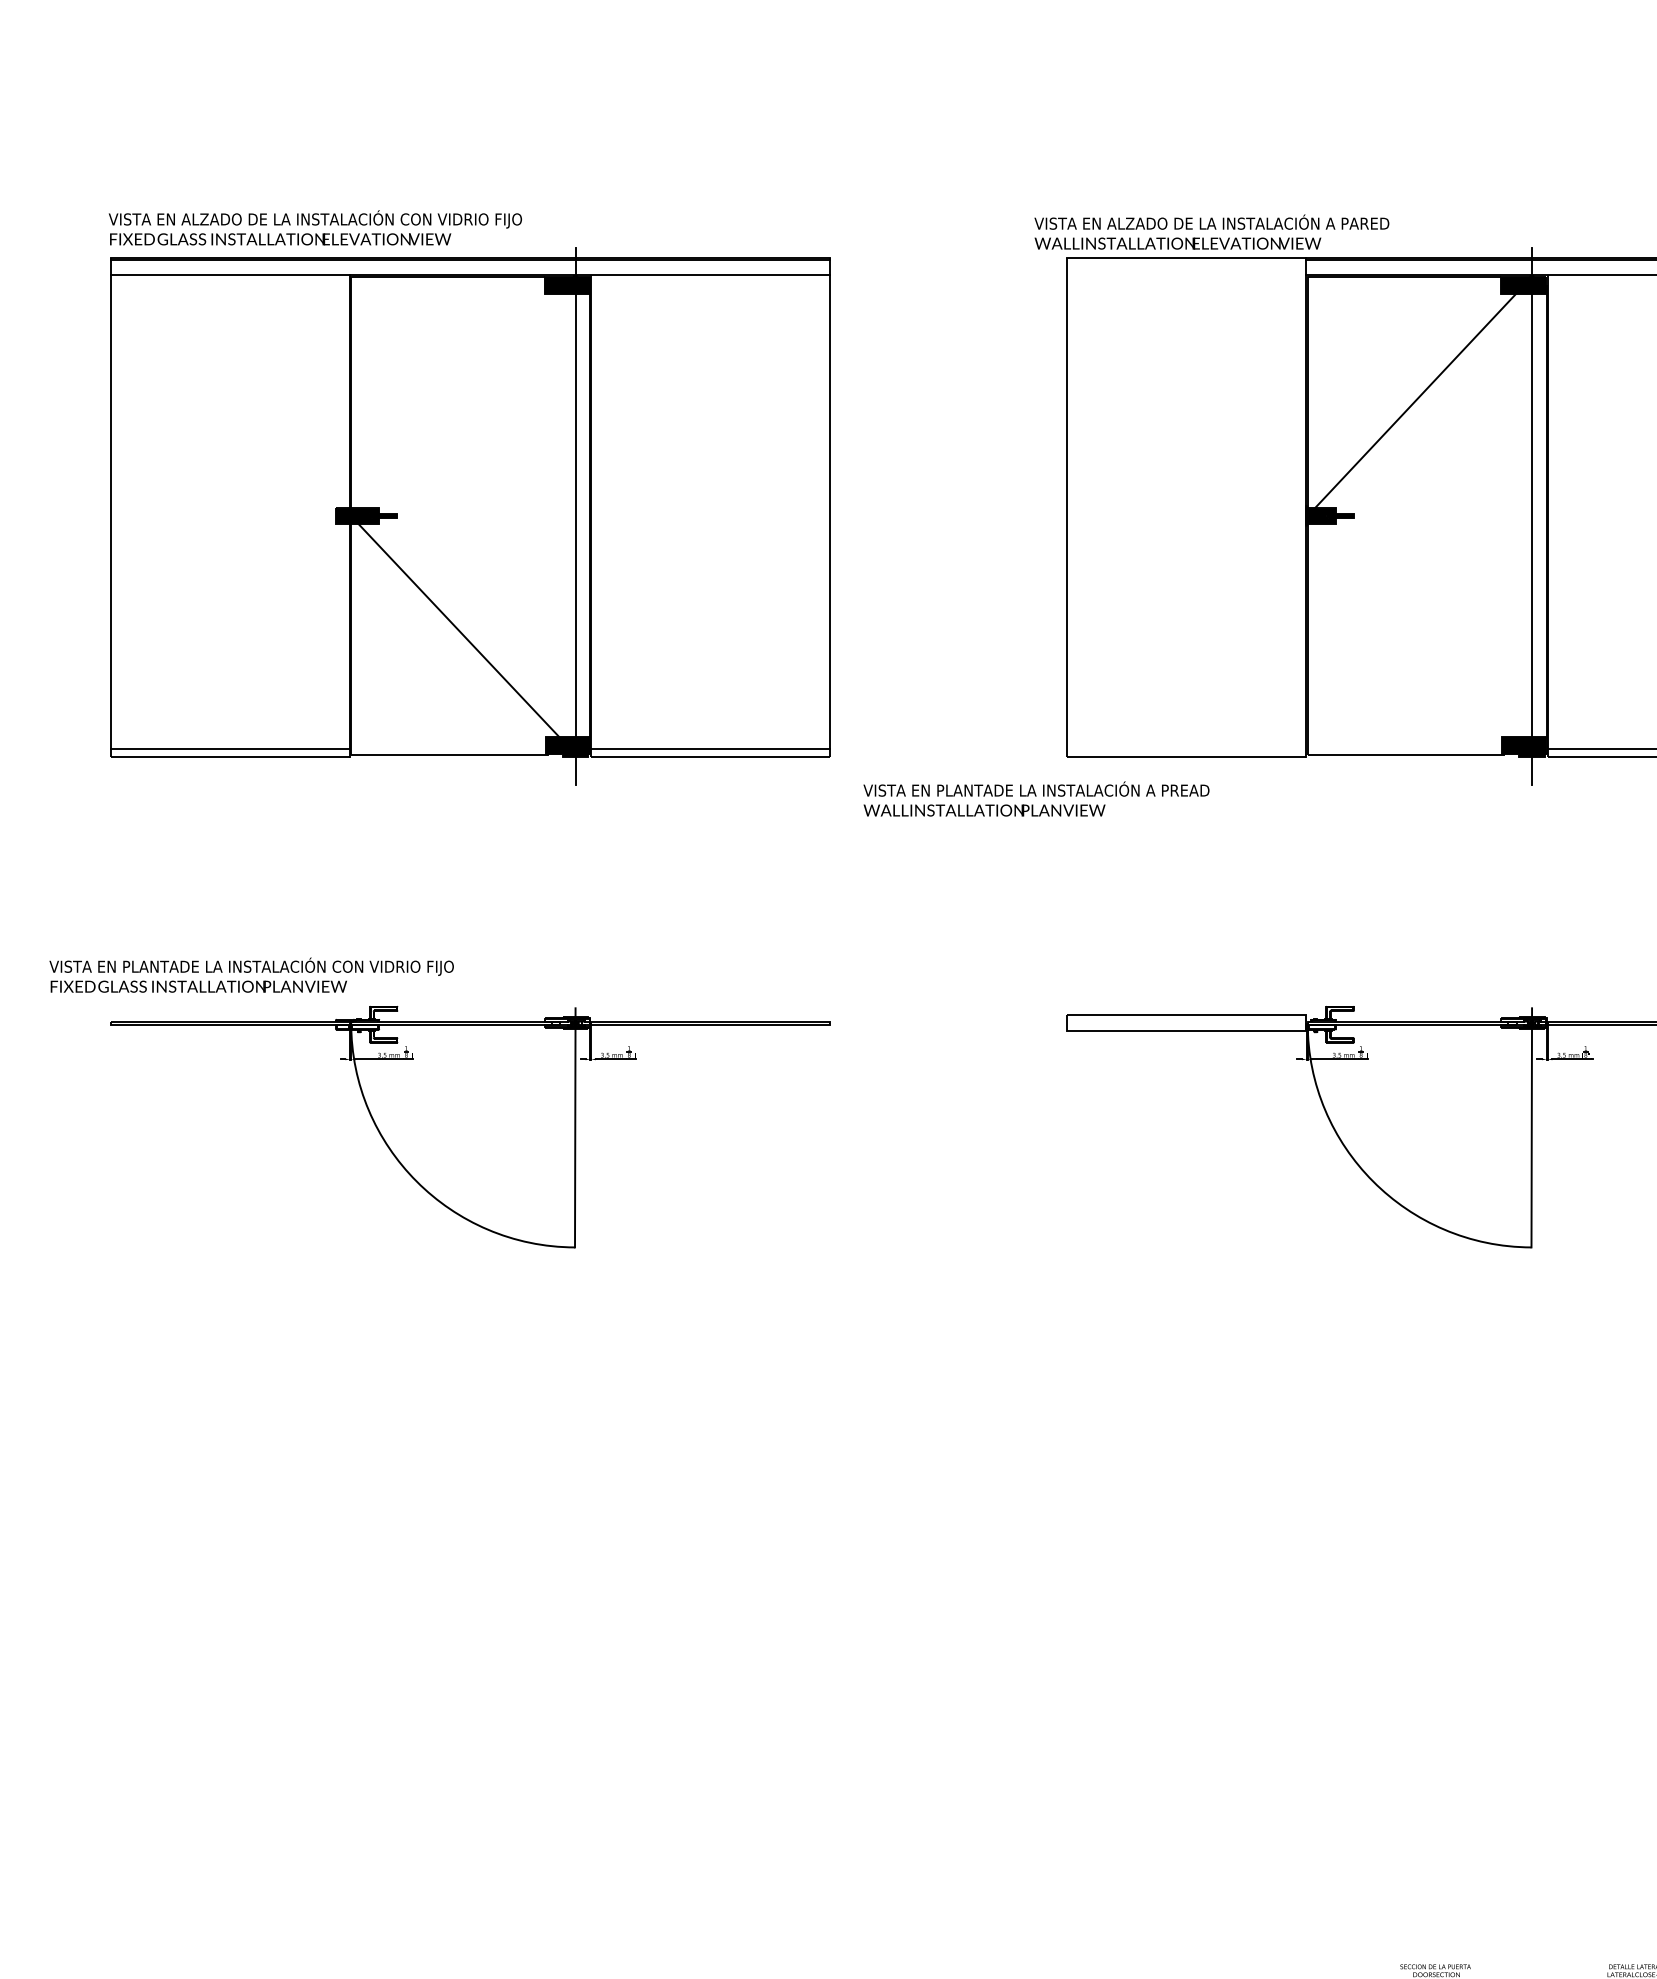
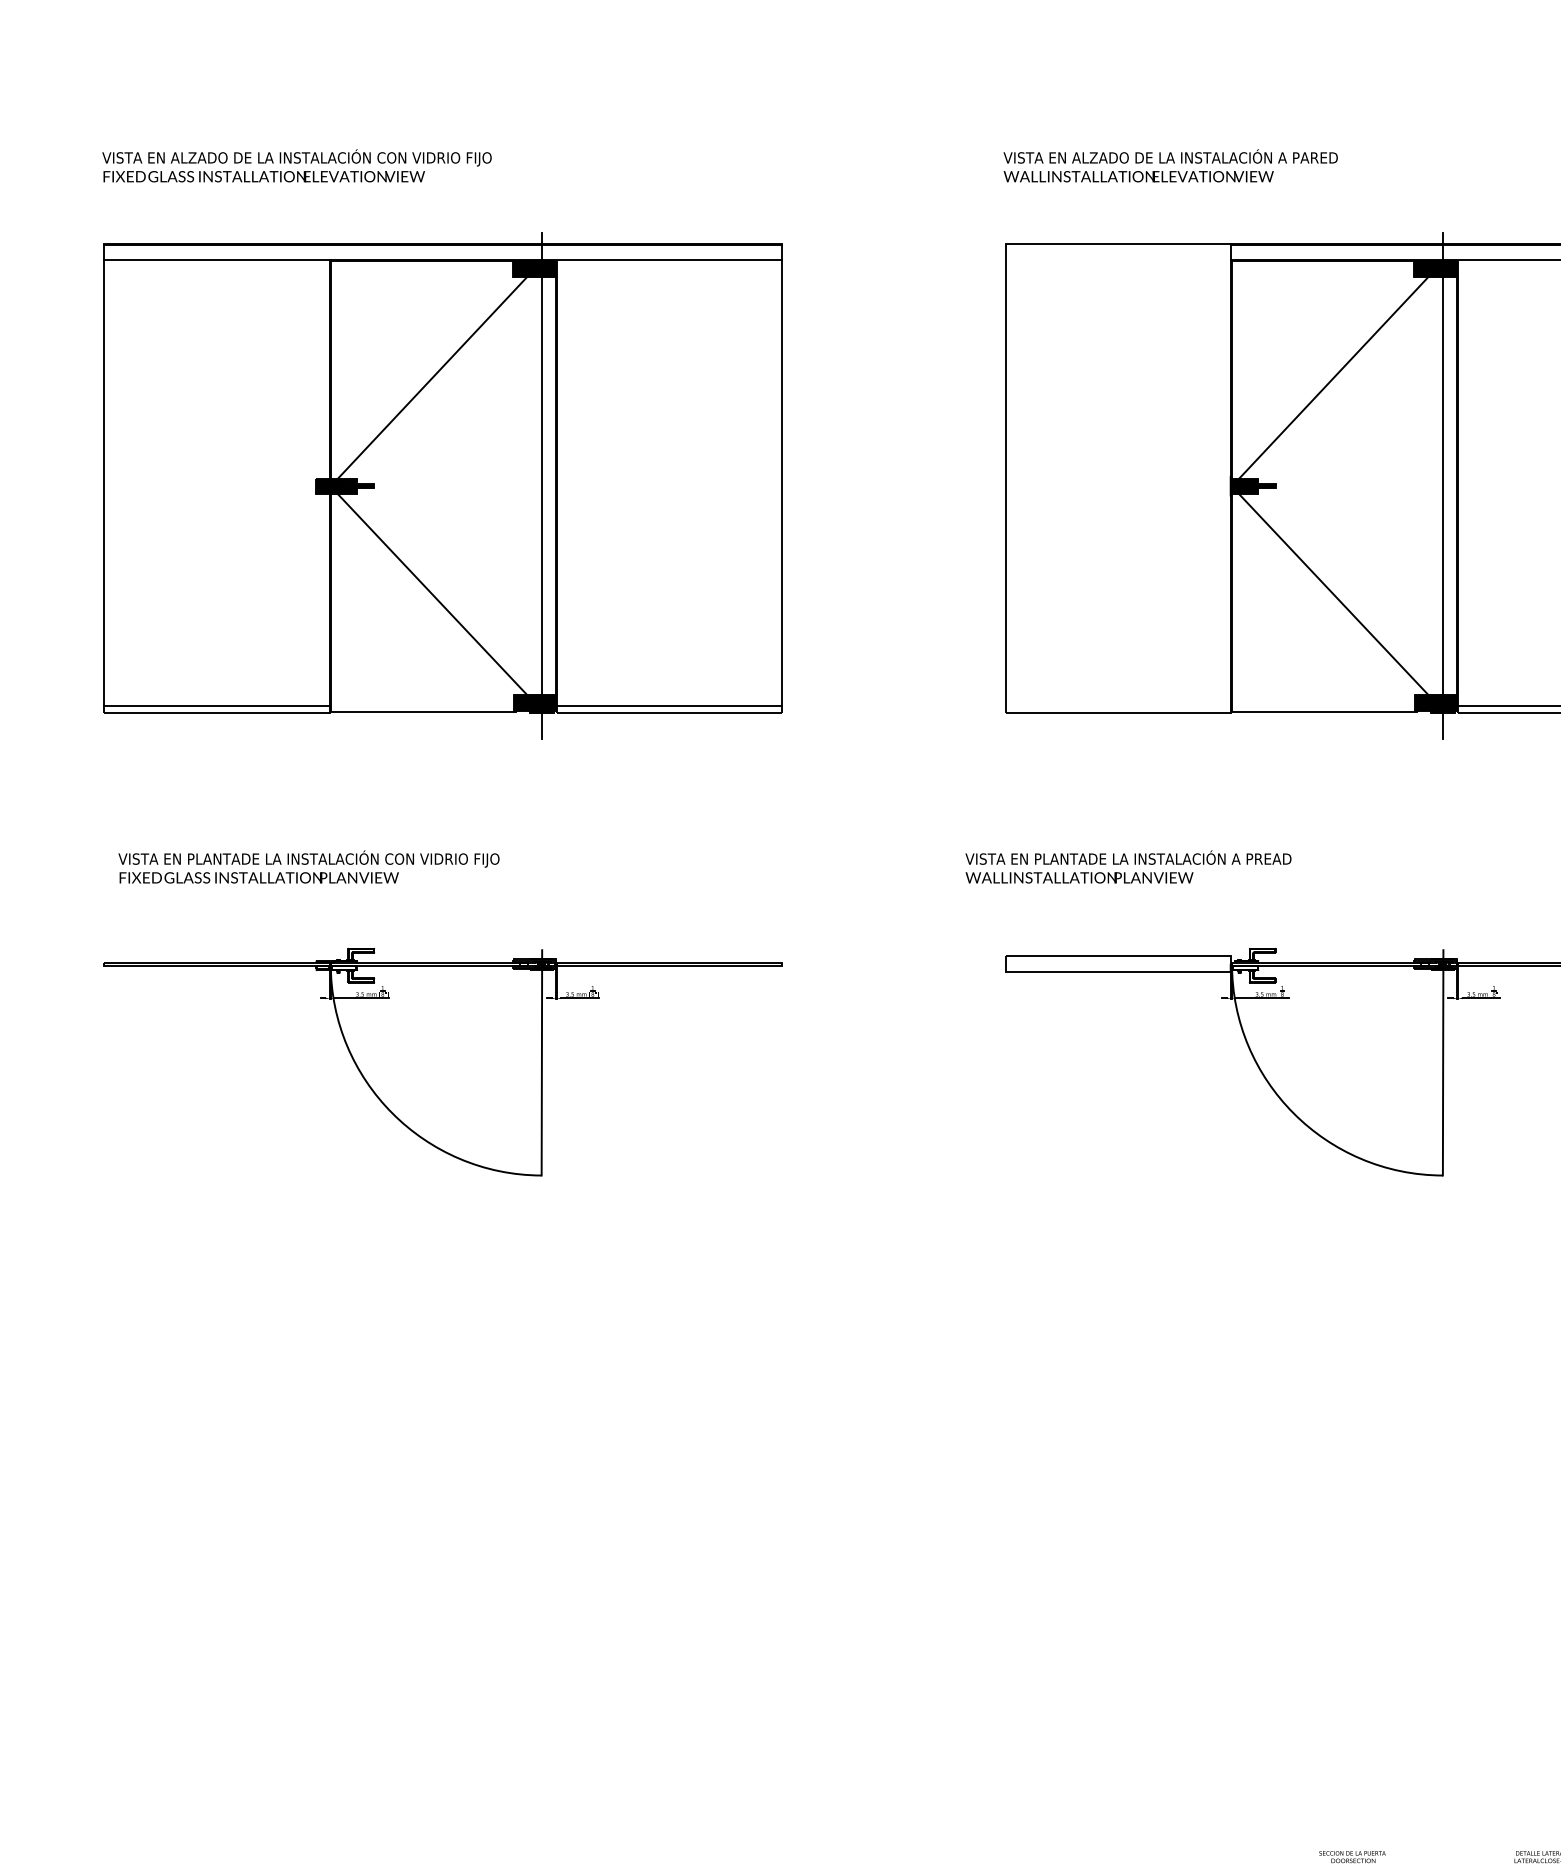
text: (314, 227) -> (296, 165), moved
text: (1211, 231) -> (1170, 165), moved
line: (458, 401) -> (431, 378), added
line: (1415, 629) -> (1333, 593), added
text: (1036, 798) -> (1128, 866), moved
text: (251, 974) -> (308, 866), moved

